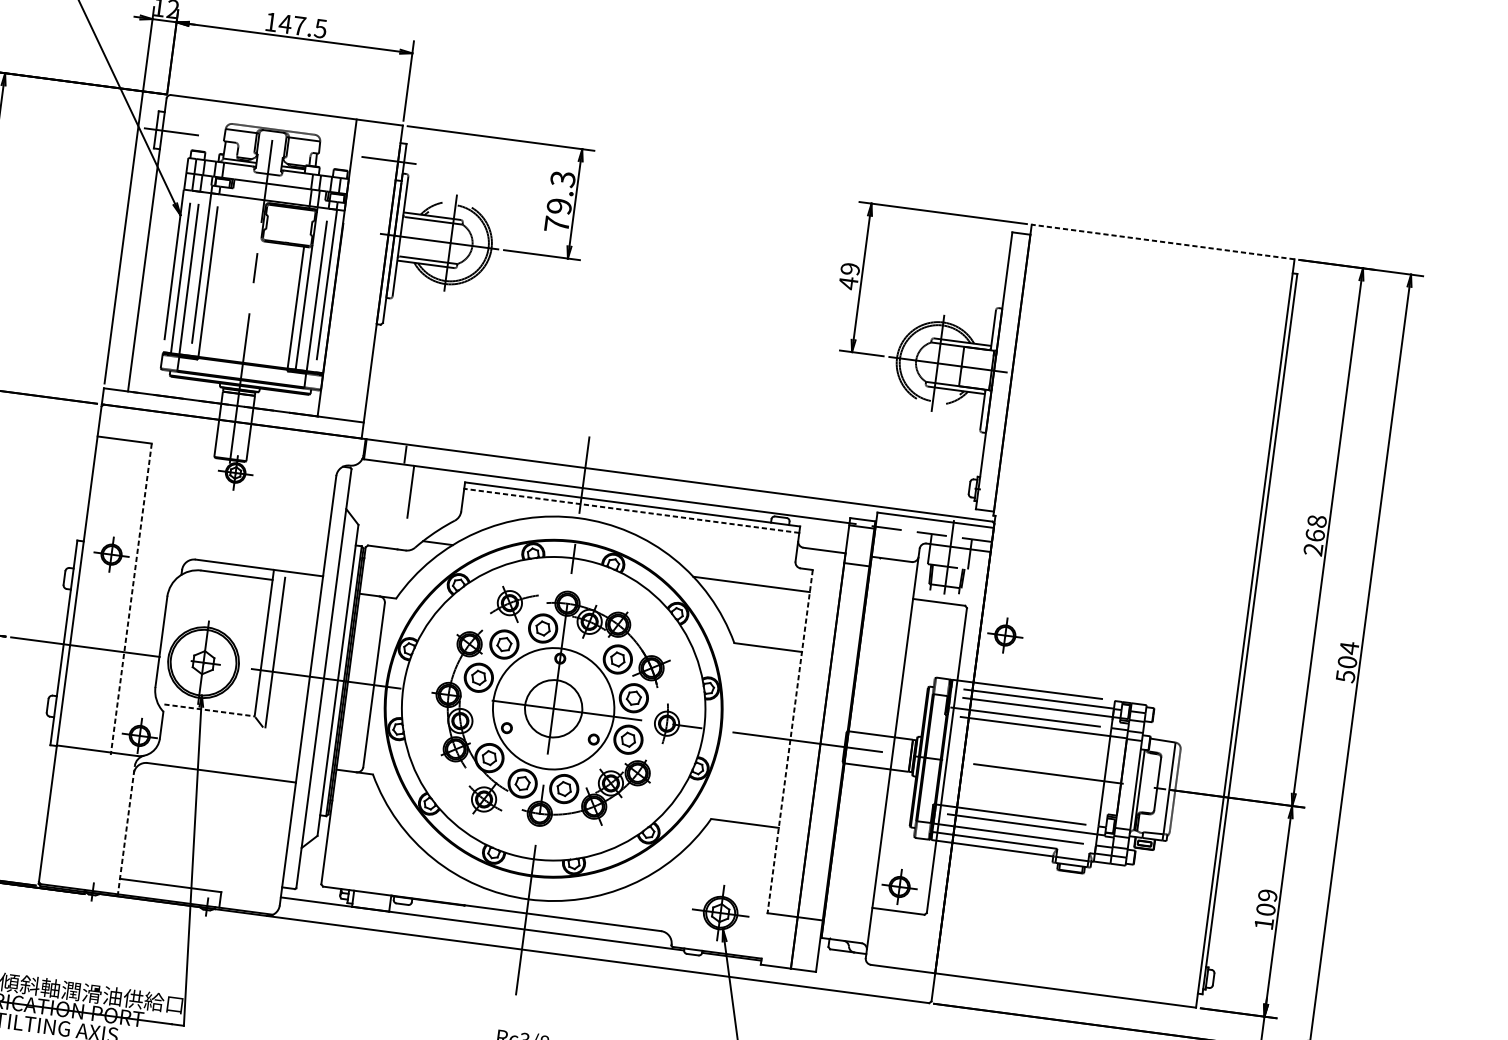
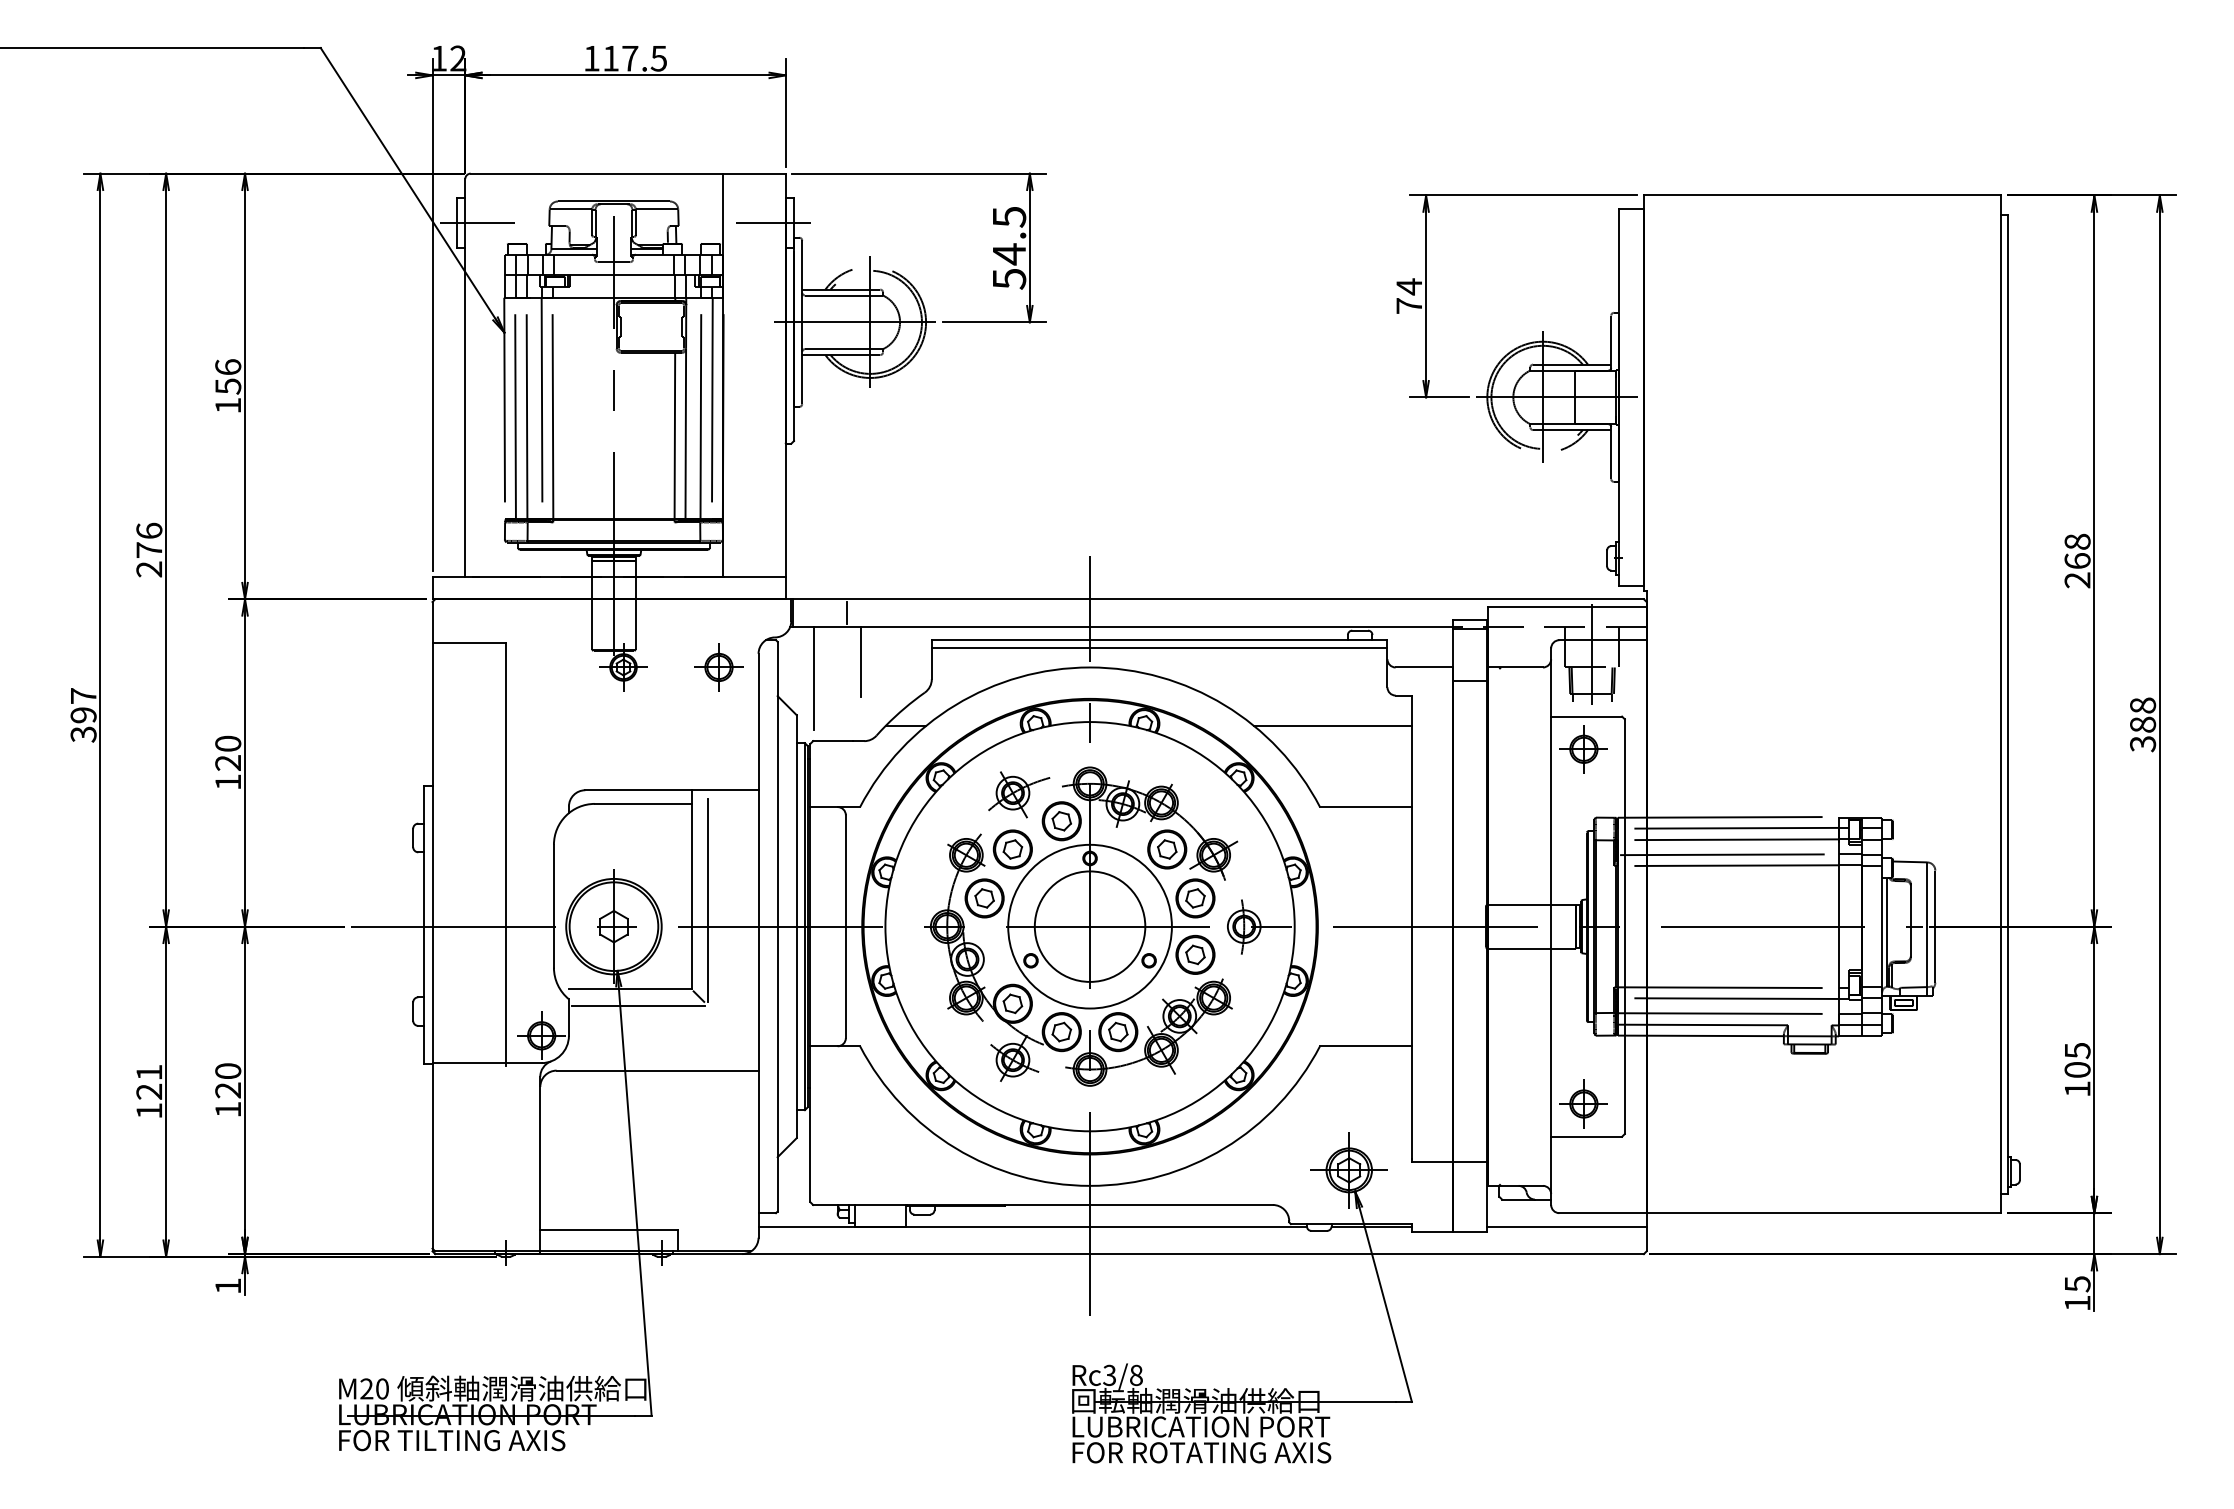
text: (285, 23) -> (610, 58), 147.5 -> 117.5
text: (560, 202) -> (1009, 248), 79.3 -> 54.5
line: (1163, 242) -> (1822, 195), dashed -> solid
text: (849, 276) -> (1409, 296), 49 -> 74
line: (374, 499) -> (813, 678), added
line: (631, 510) -> (1159, 648), dashed -> solid
part: (111, 554) -> (718, 667), moved
line: (131, 599) -> (506, 854), dashed -> solid
part: (1004, 635) -> (1583, 749), moved
text: (1347, 662) -> (2143, 724), 504 -> 388
circle: (553, 708) -> (1089, 926), size x1.43
line: (209, 710) -> (630, 989), dashed -> solid
line: (213, 723) -> (638, 1005), added
line: (790, 740) -> (1412, 927), dashed -> solid
line: (126, 831) -> (540, 1165), dashed -> solid
text: (1267, 896) -> (2077, 1051), 109 -> 105
line: (874, 975) -> (1566, 1226), added

